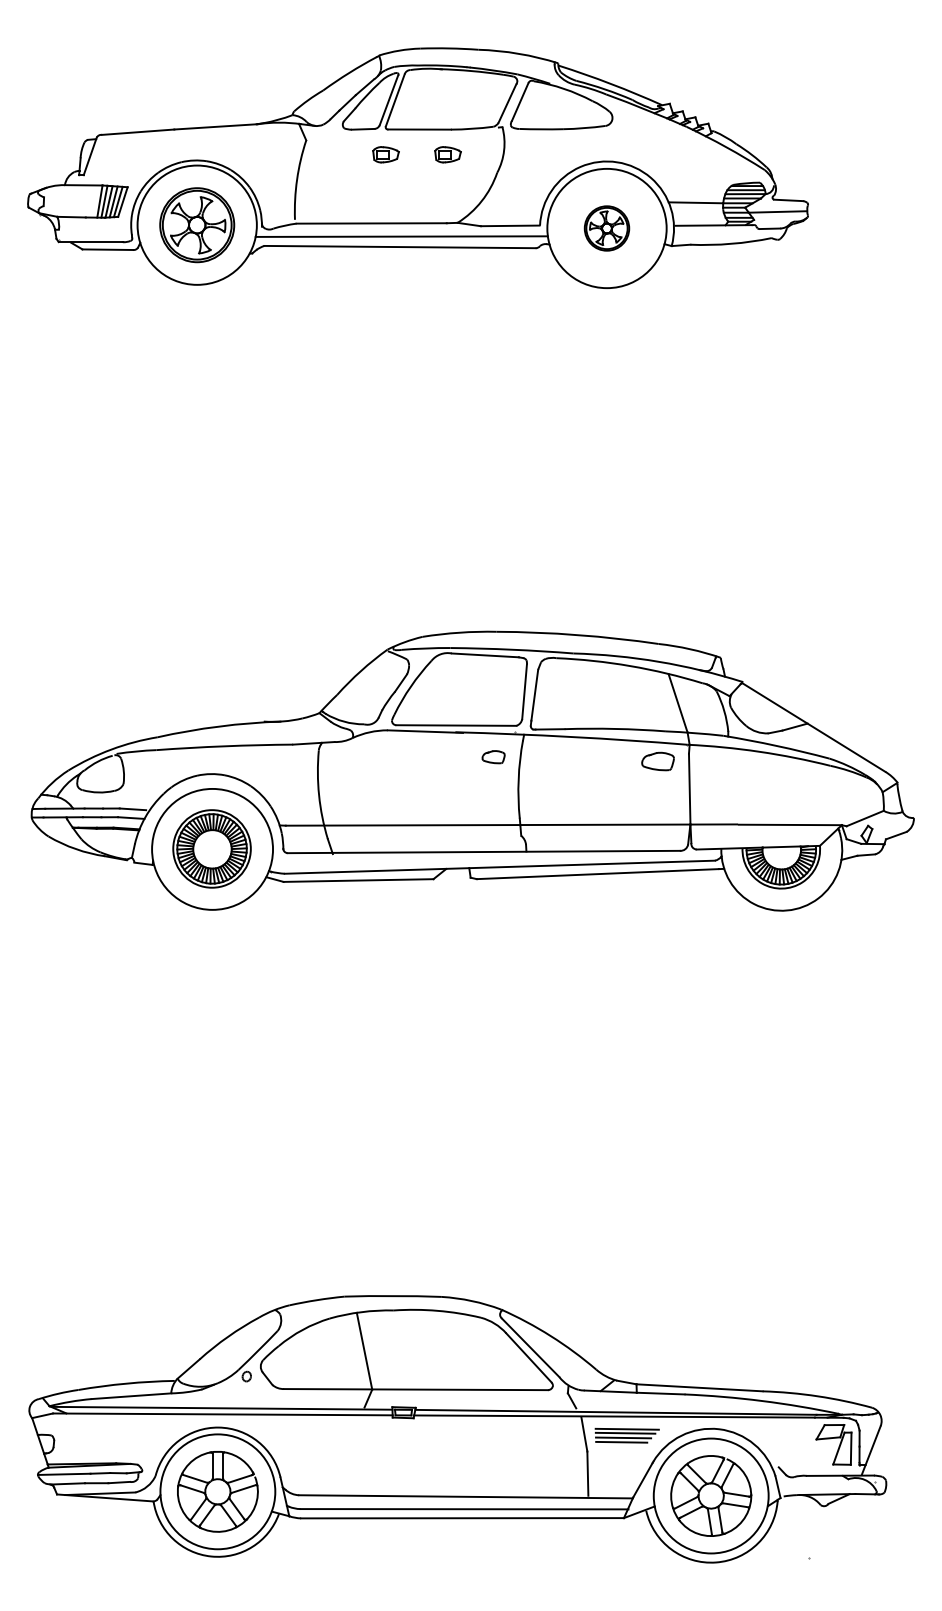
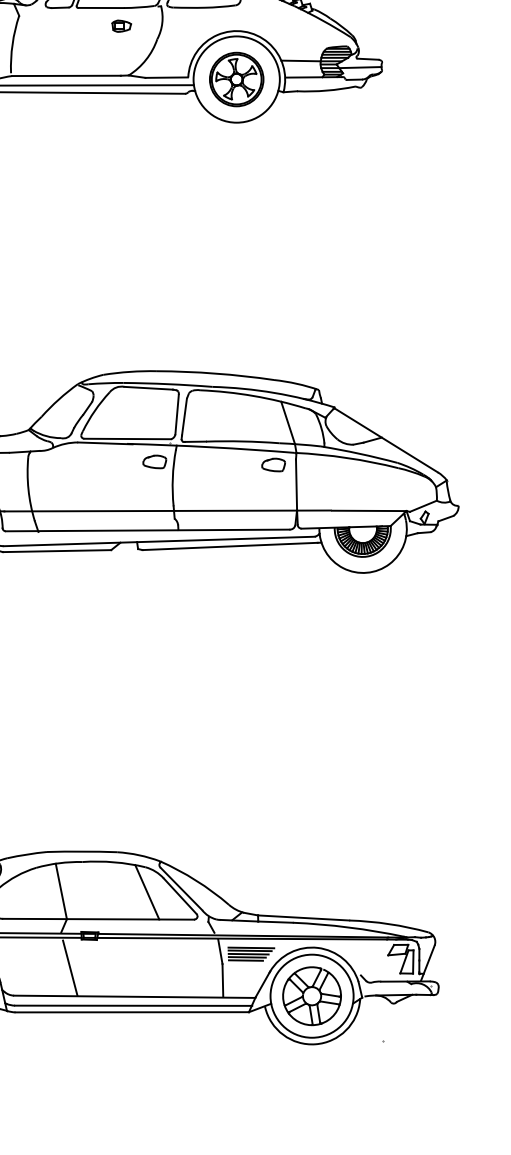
part: (385, 154) -> (76, 26), removed
part: (606, 228) -> (236, 79), size x1.67
part: (493, 756) -> (154, 461), size x1.43
line: (482, 1351) -> (146, 891), added
line: (619, 1446) -> (245, 960), added
line: (376, 1457) -> (70, 968), added

